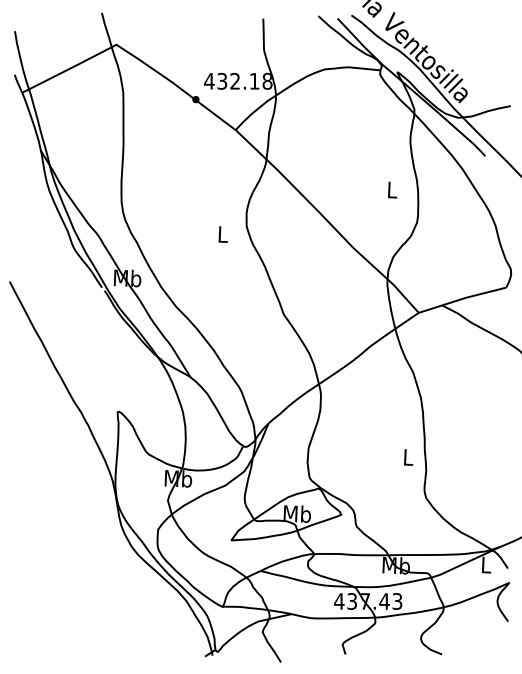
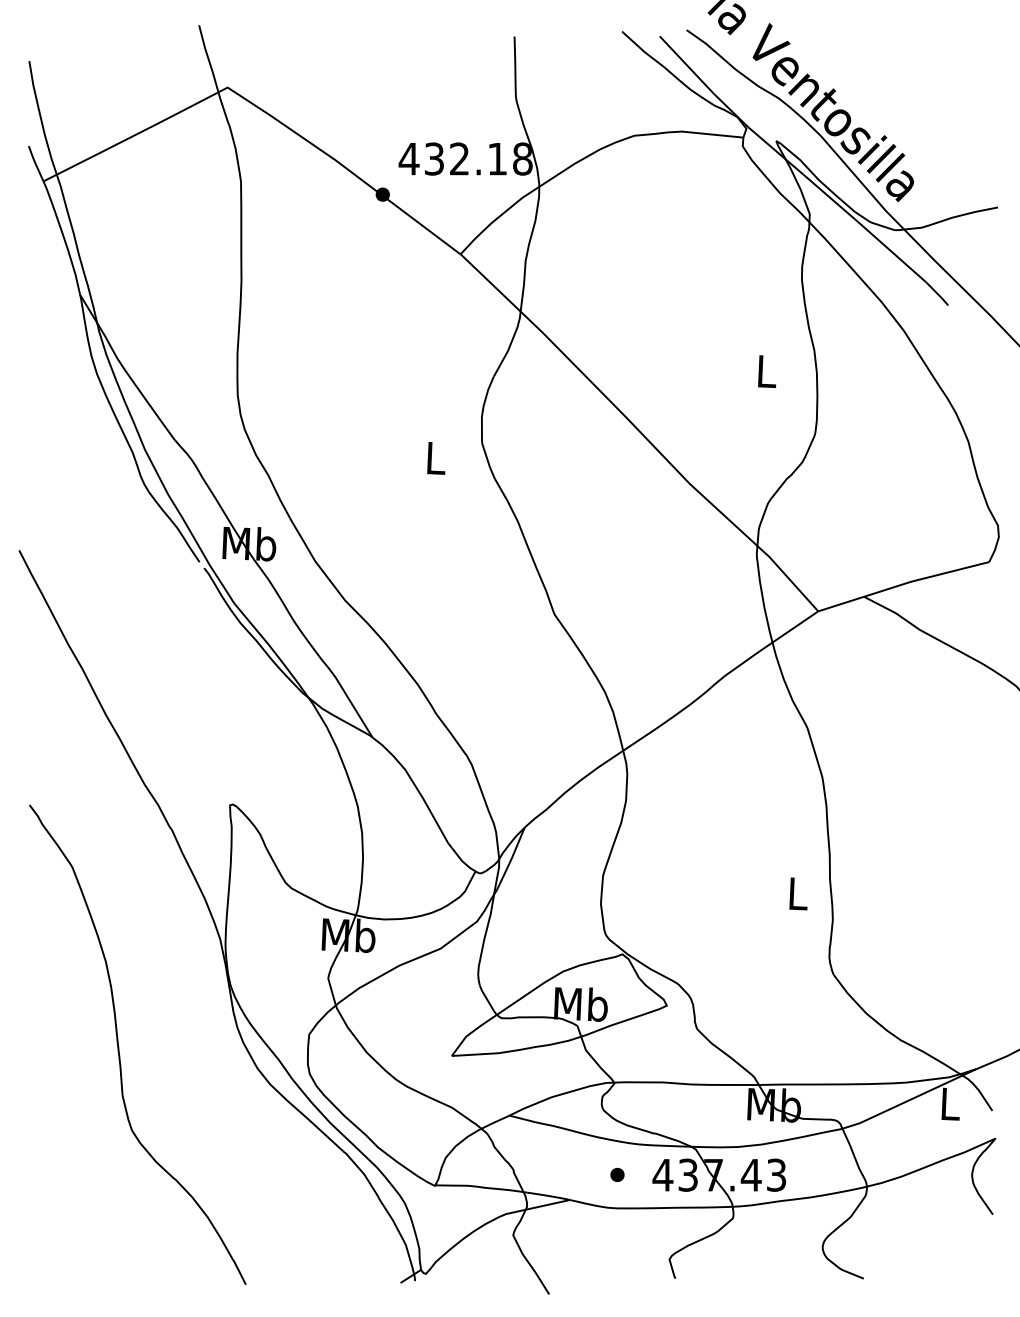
curve: (61, 534) -> (120, 1044), added
part: (315, 600) -> (616, 1173), added

